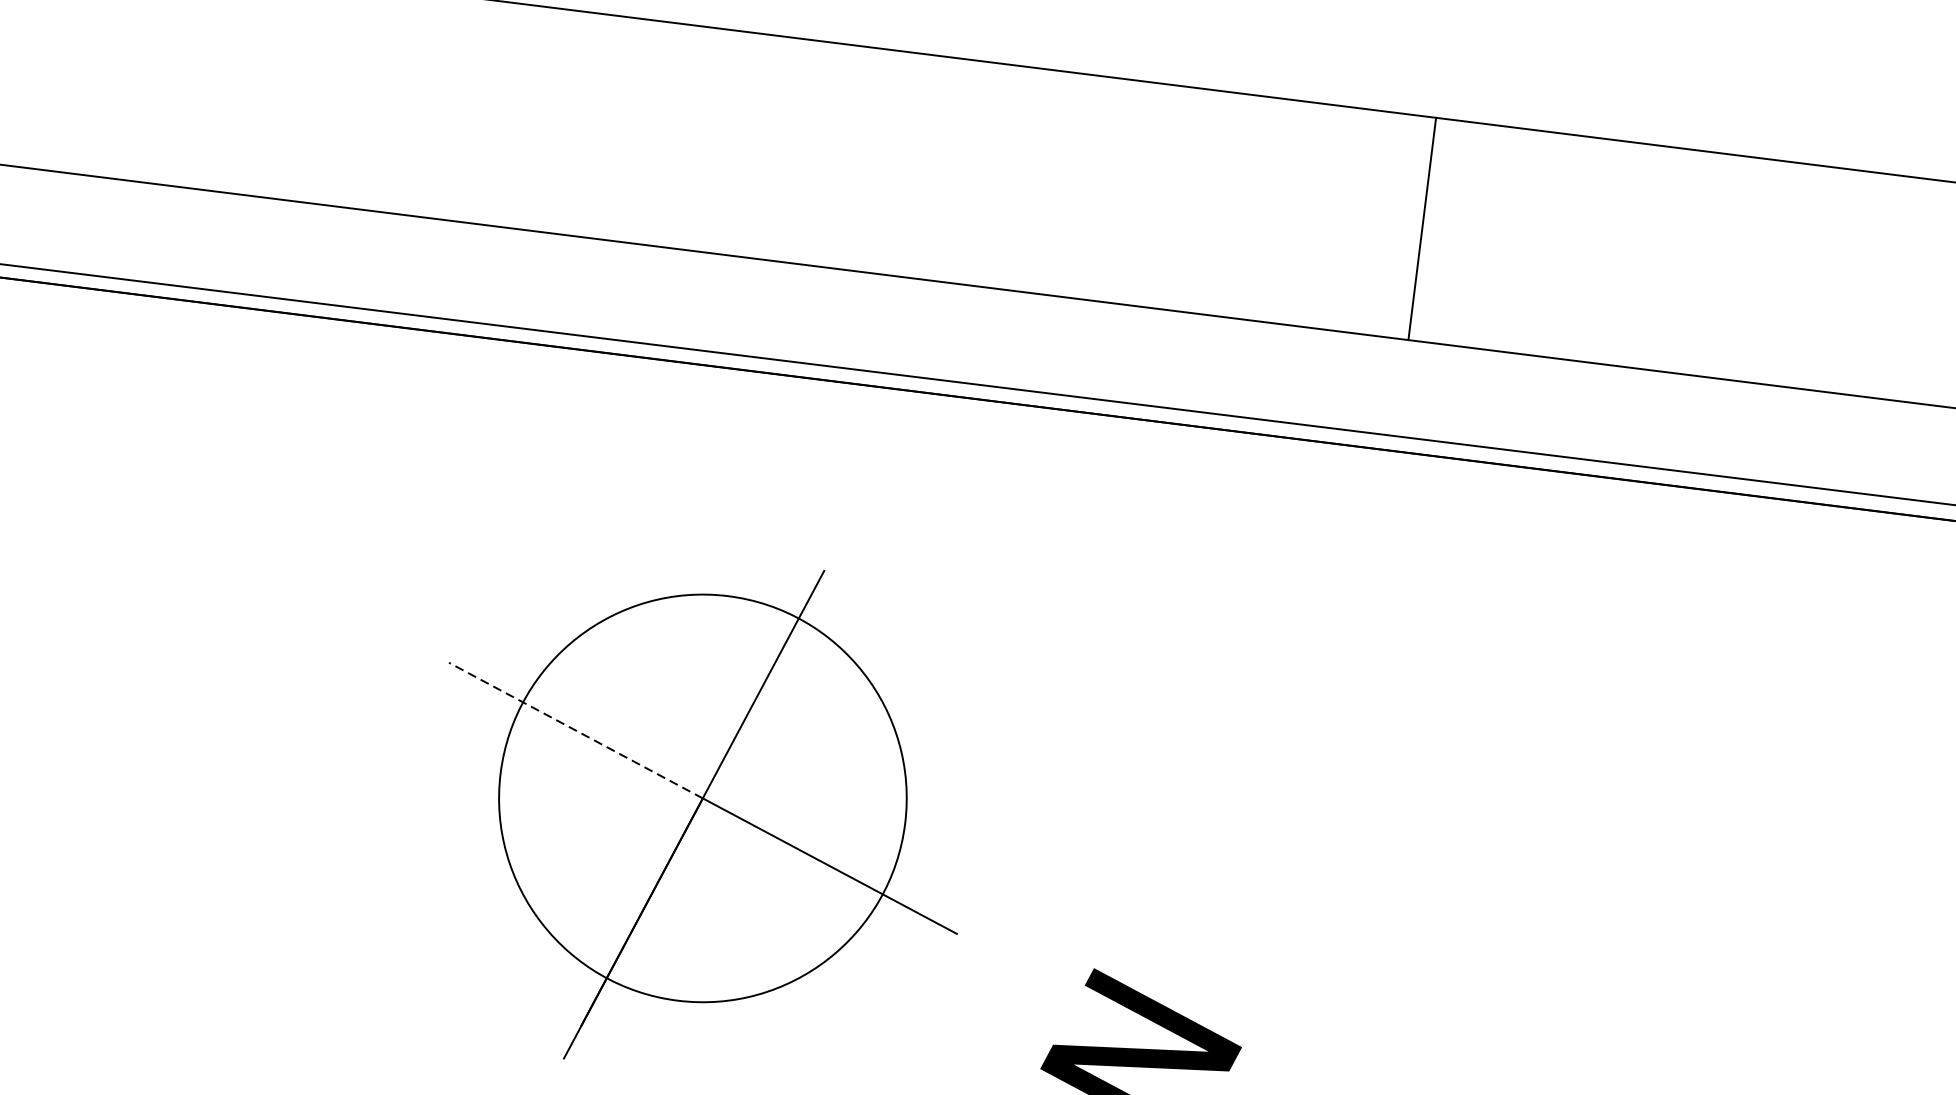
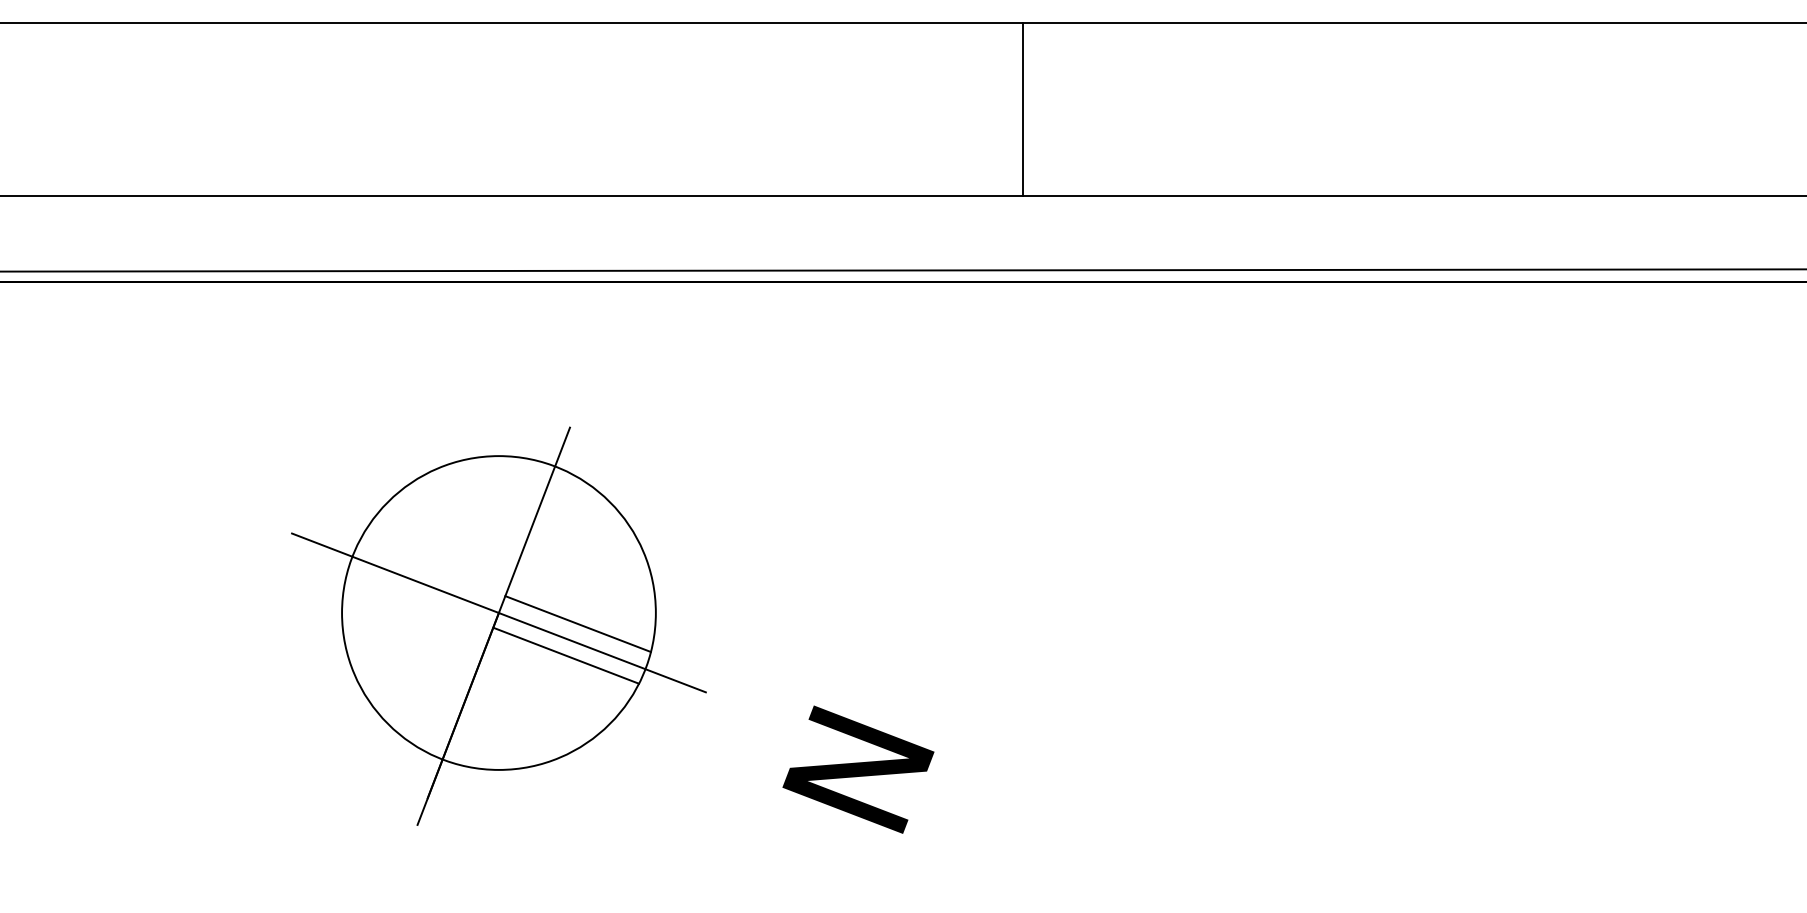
line: (1422, 228) -> (1023, 109), moved
line: (575, 730) -> (395, 573), dashed -> solid
line: (802, 824) -> (577, 623), added
line: (781, 863) -> (565, 655), added

